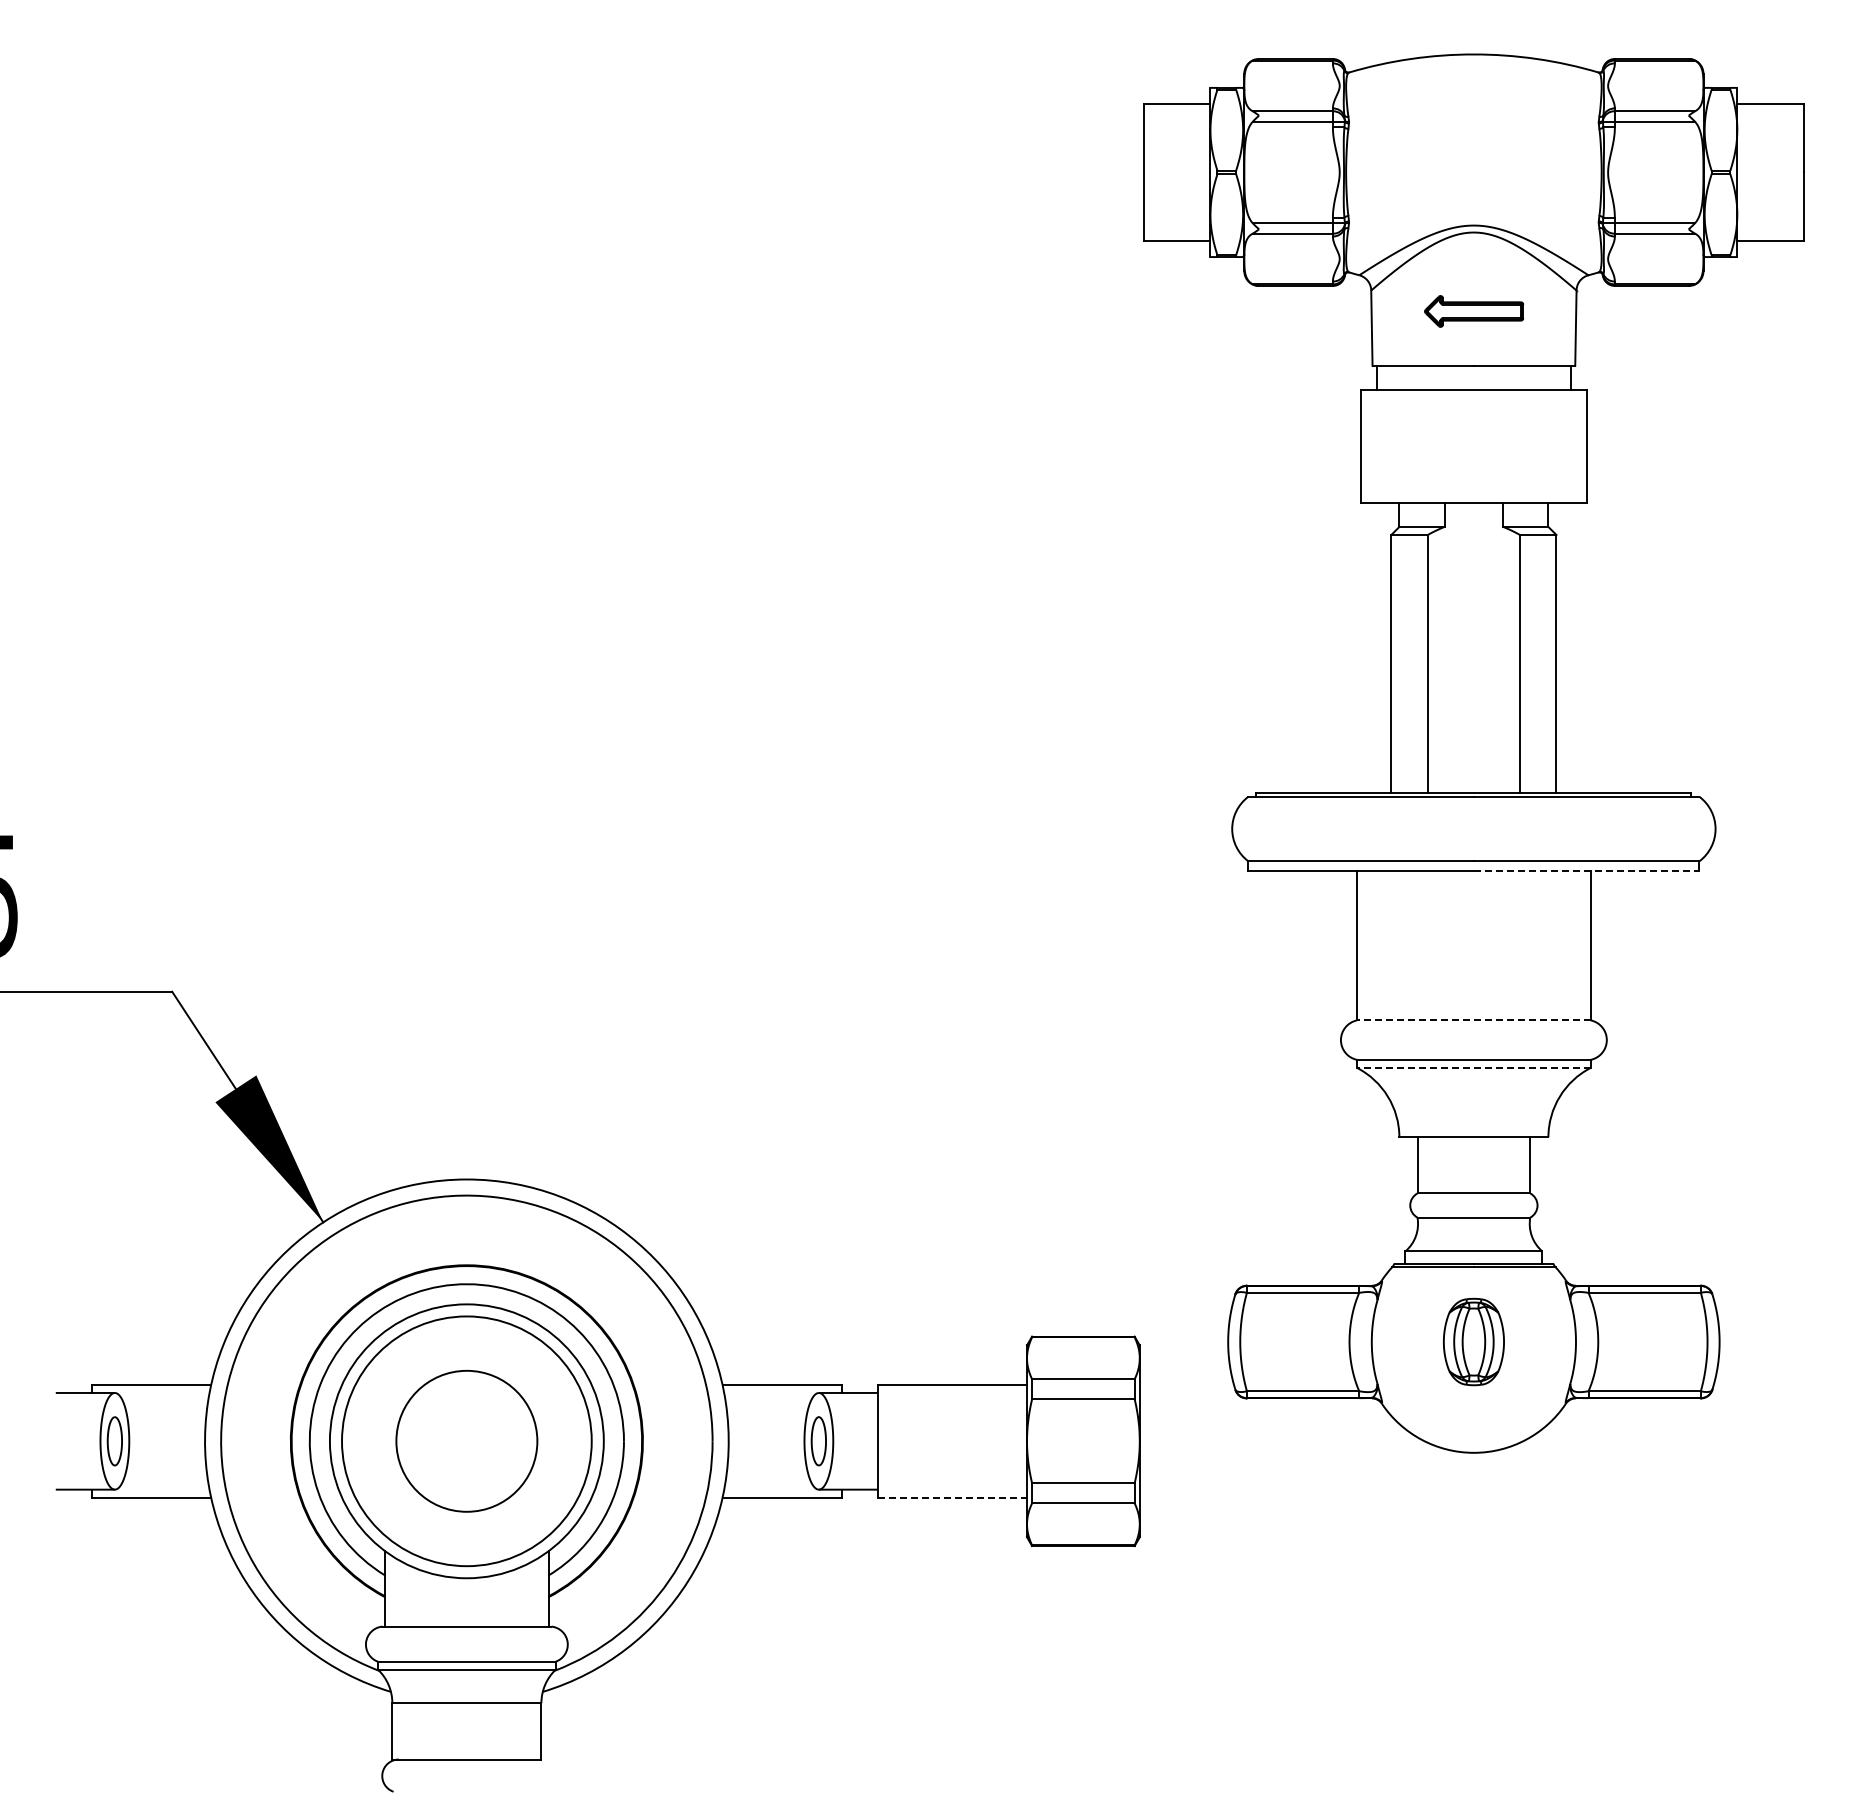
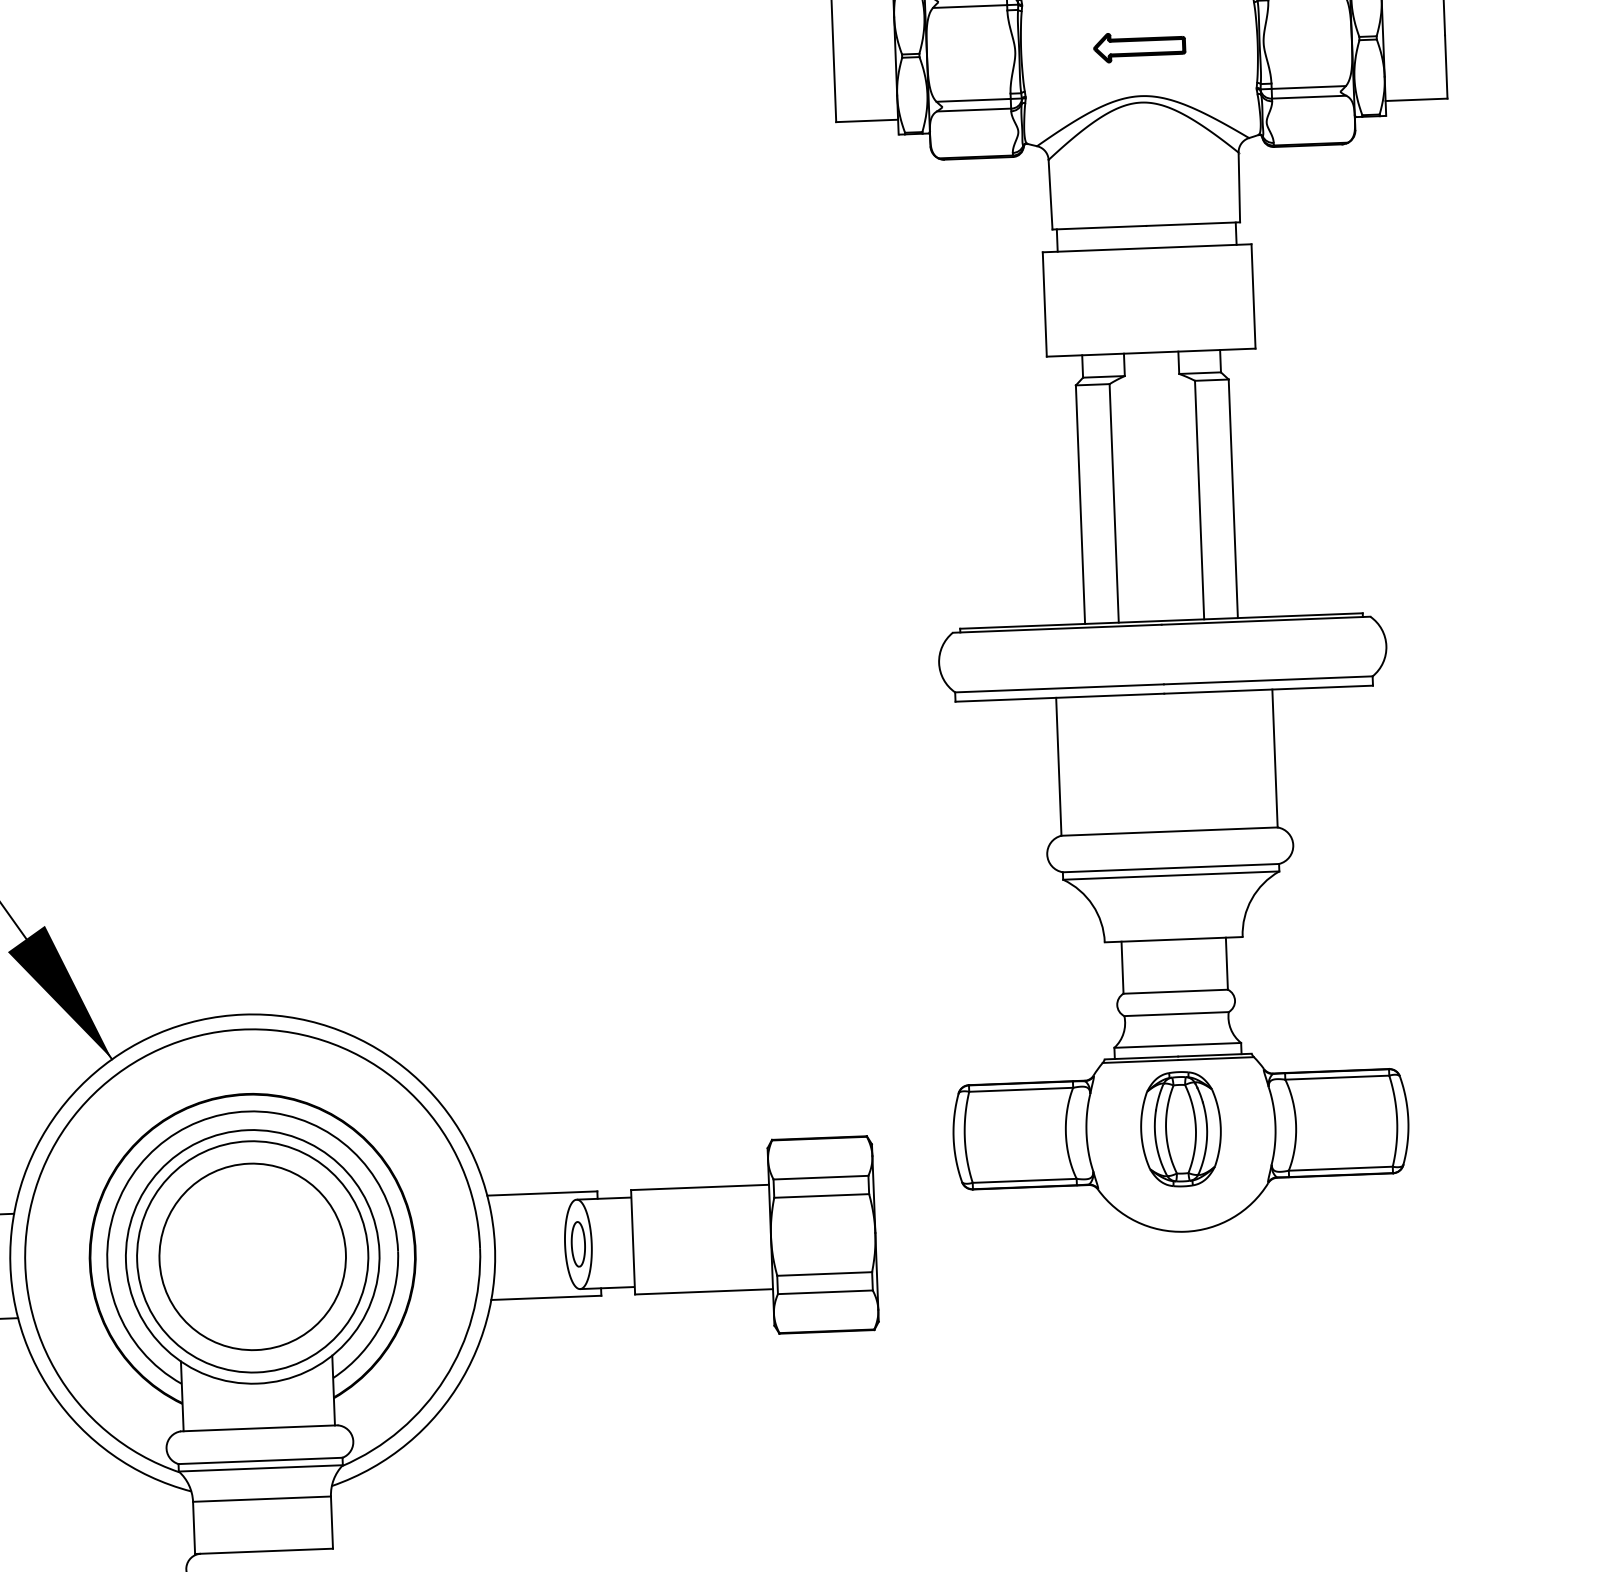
part: (1474, 311) -> (1139, 47), moved
line: (1586, 871) -> (1268, 689), dashed -> solid
line: (1473, 1020) -> (1169, 831), dashed -> solid
line: (1473, 1067) -> (1170, 875), dashed -> solid
part: (1473, 1341) -> (1180, 1128), size x1.43
circle: (466, 1441) -> (252, 1257), size x1.43
line: (952, 1497) -> (704, 1291), dashed -> solid

